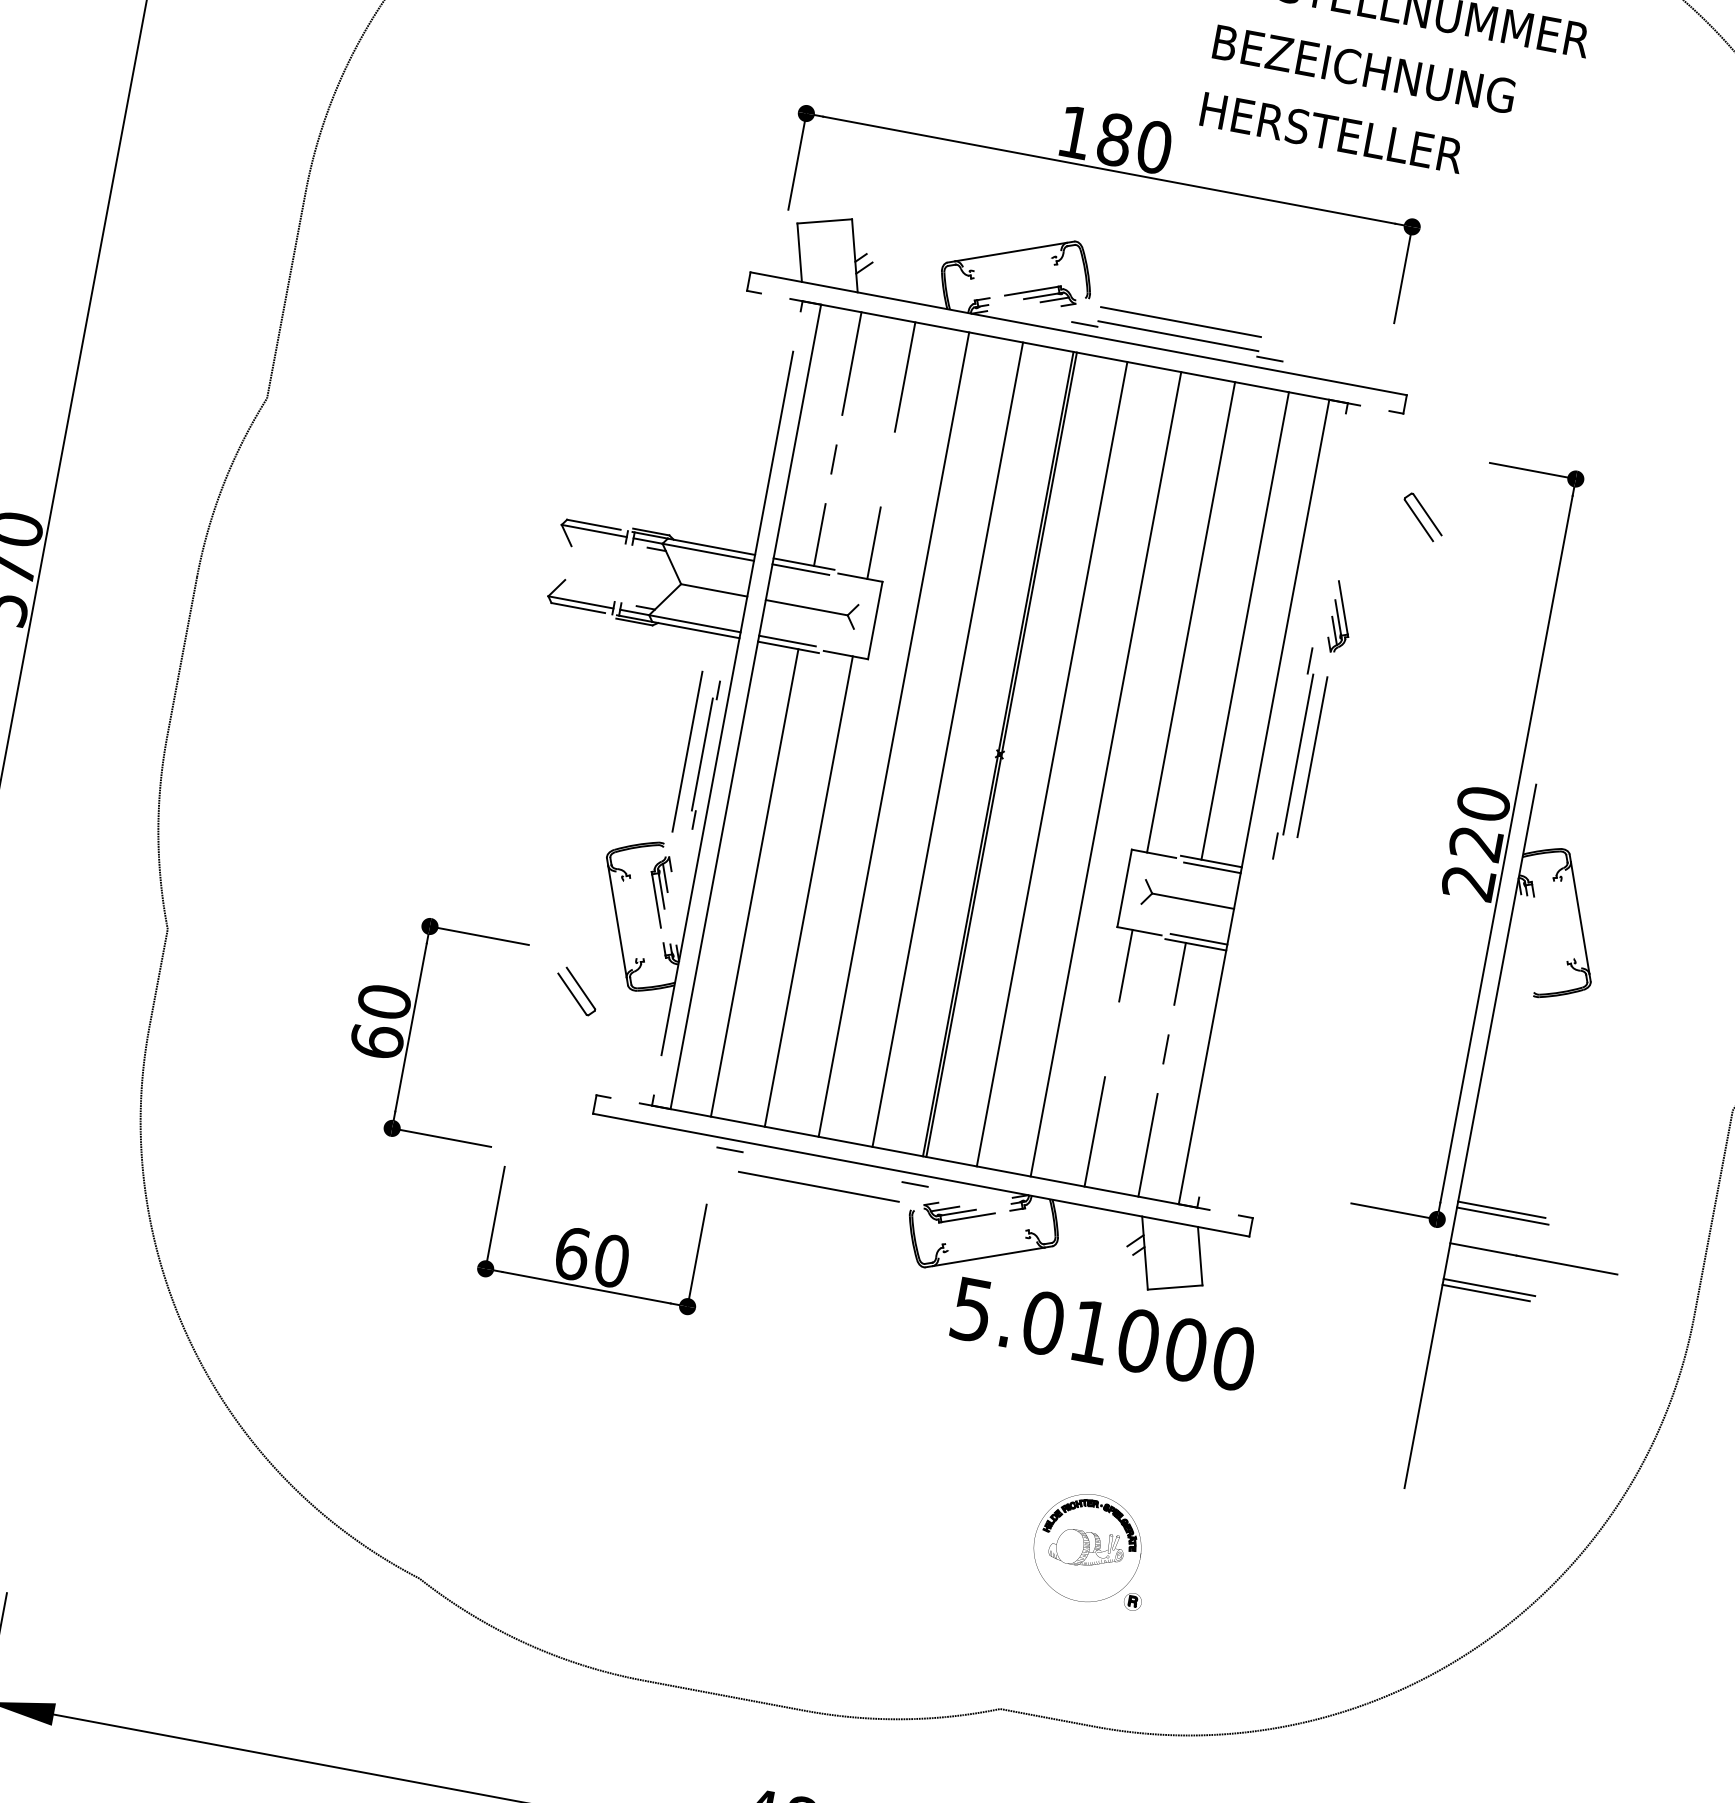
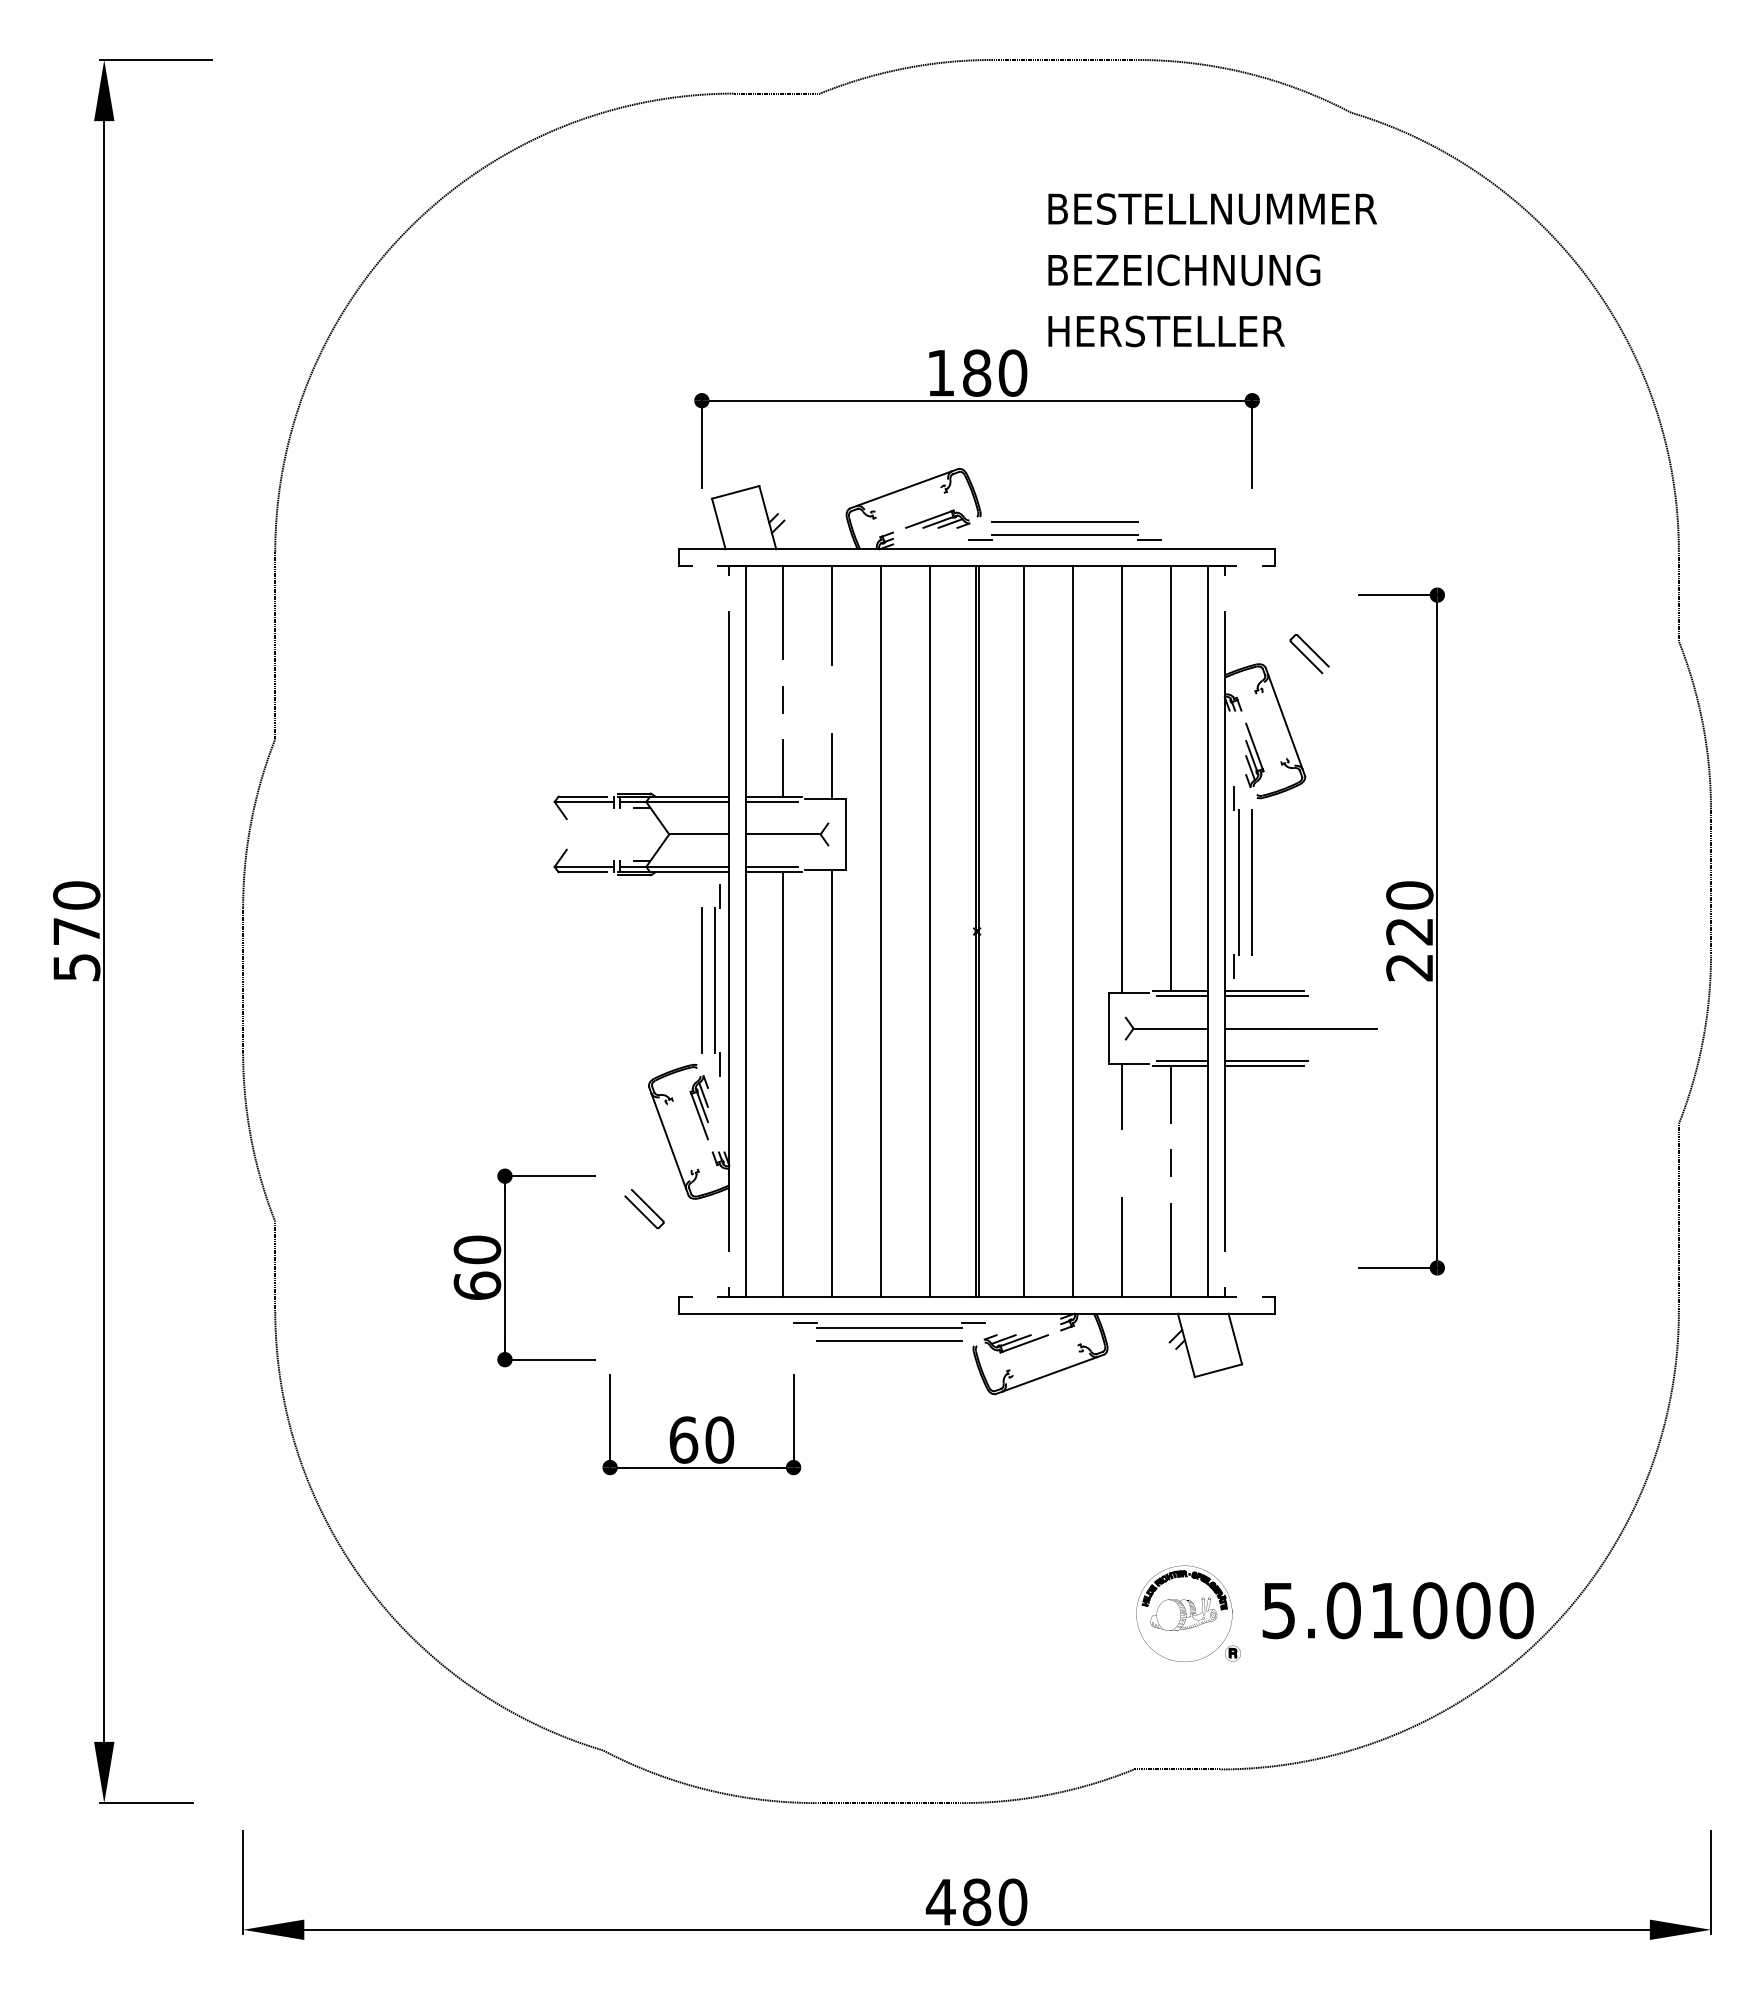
part: (704, 754) -> (717, 980), size x1.43
line: (820, 1173) -> (888, 1328), added
part: (1541, 1216) -> (1300, 990), moved
text: (1102, 1334) -> (1397, 1610), moved

